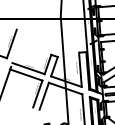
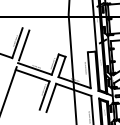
line: (18, 45) -> (24, 44), added

